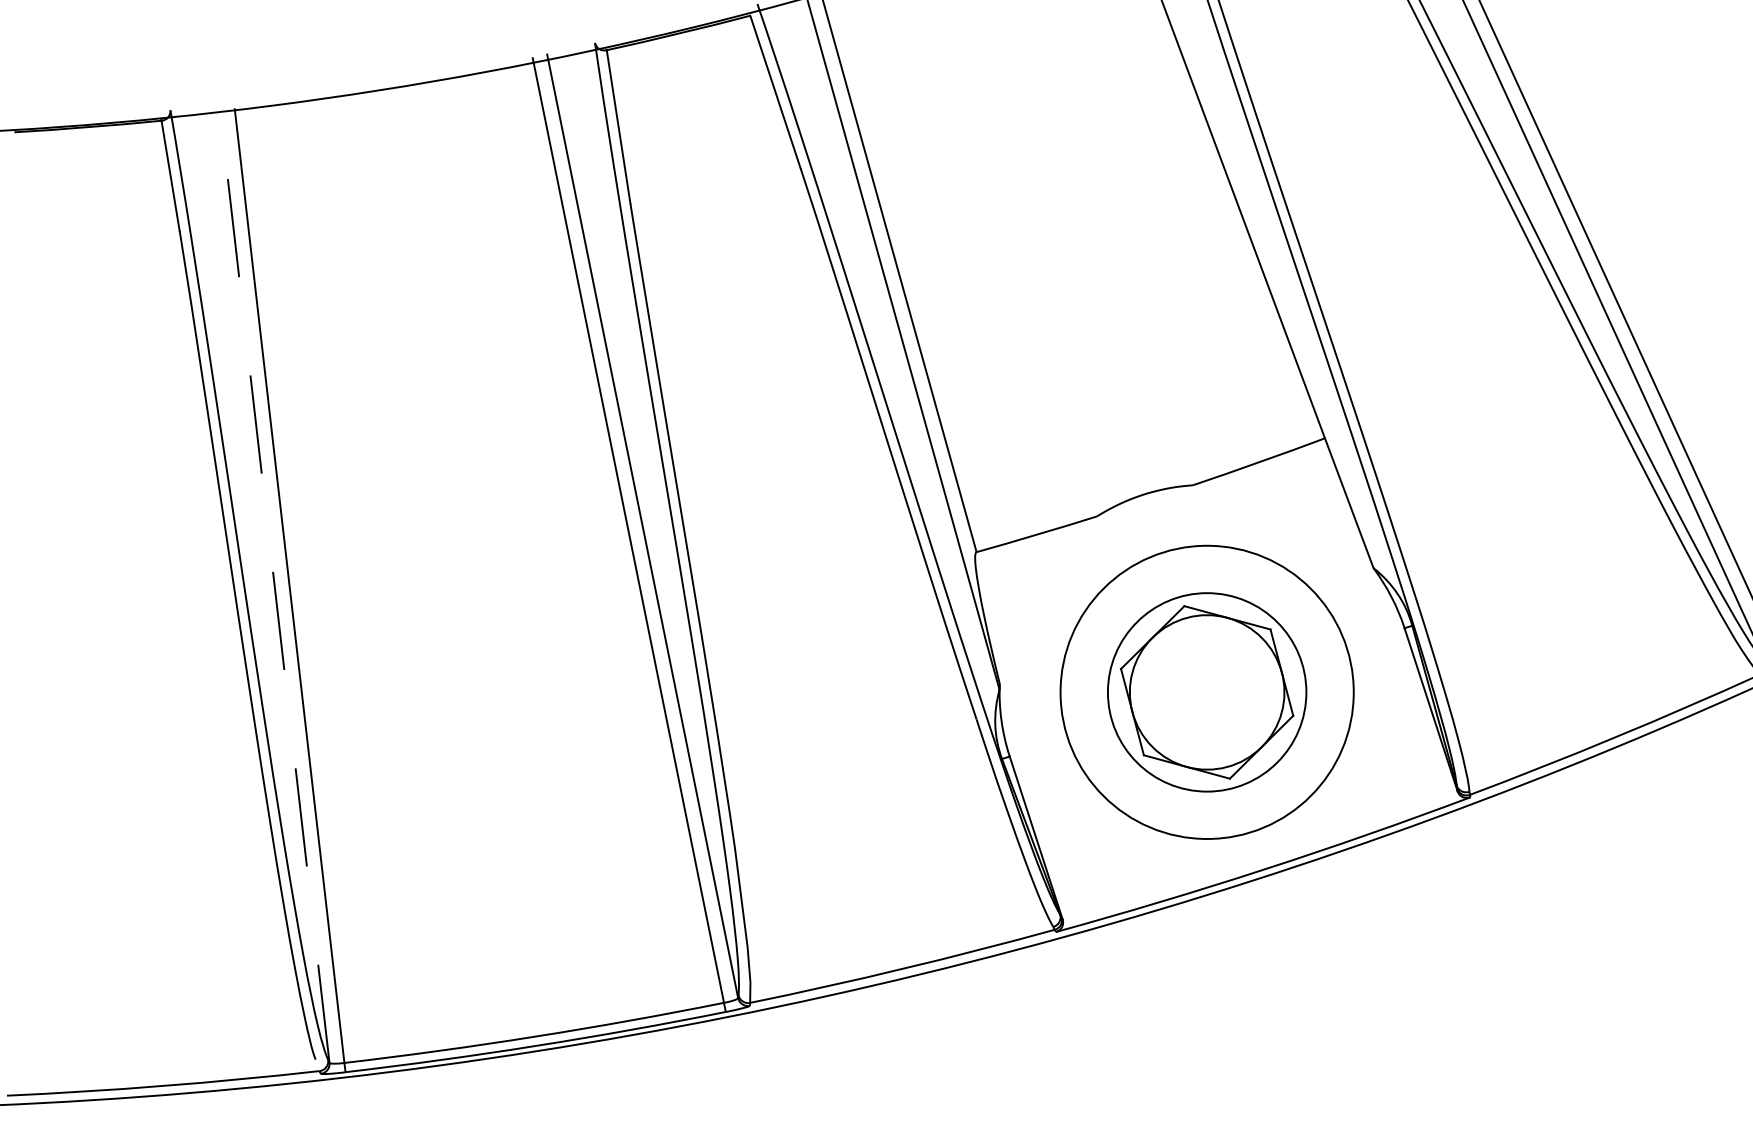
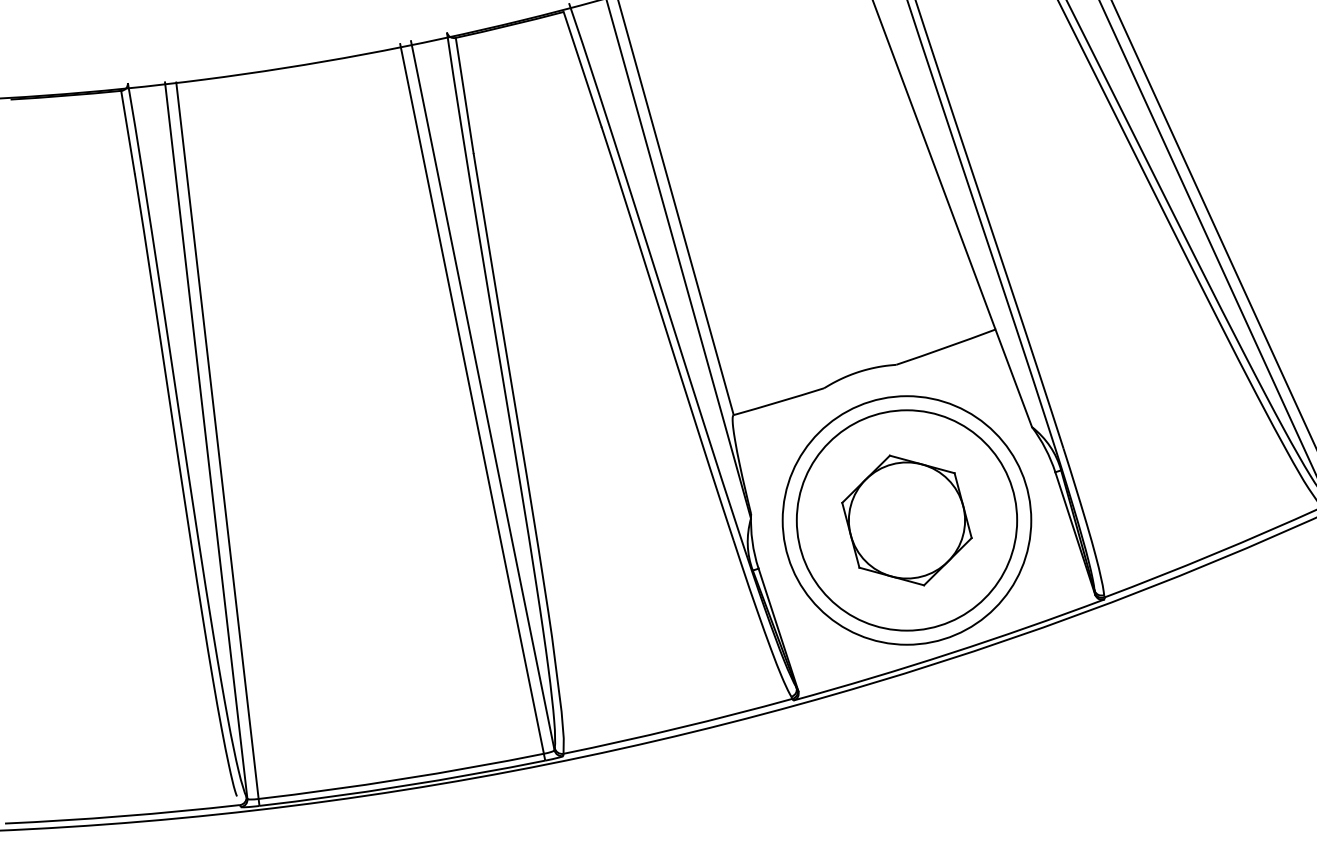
line: (274, 586) -> (206, 440), dashed -> solid
circle: (1206, 692) -> (906, 520), size x1.67

